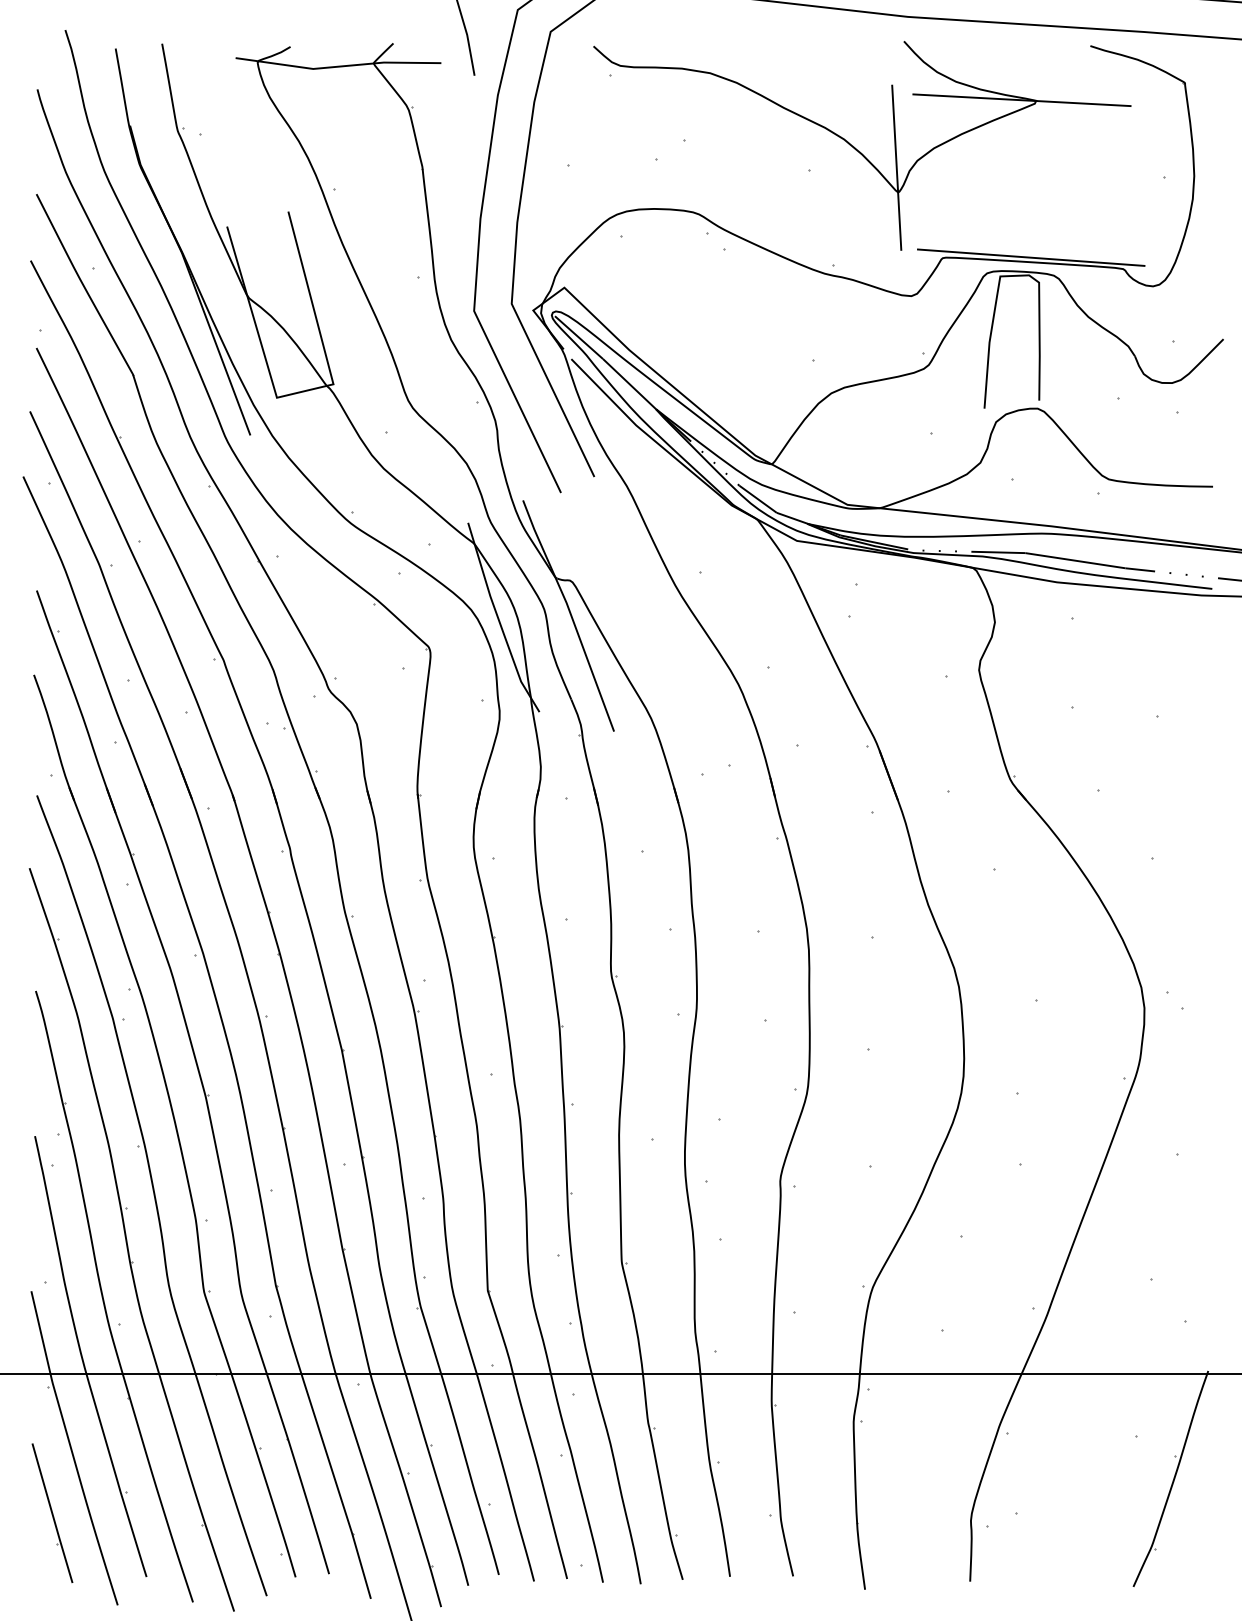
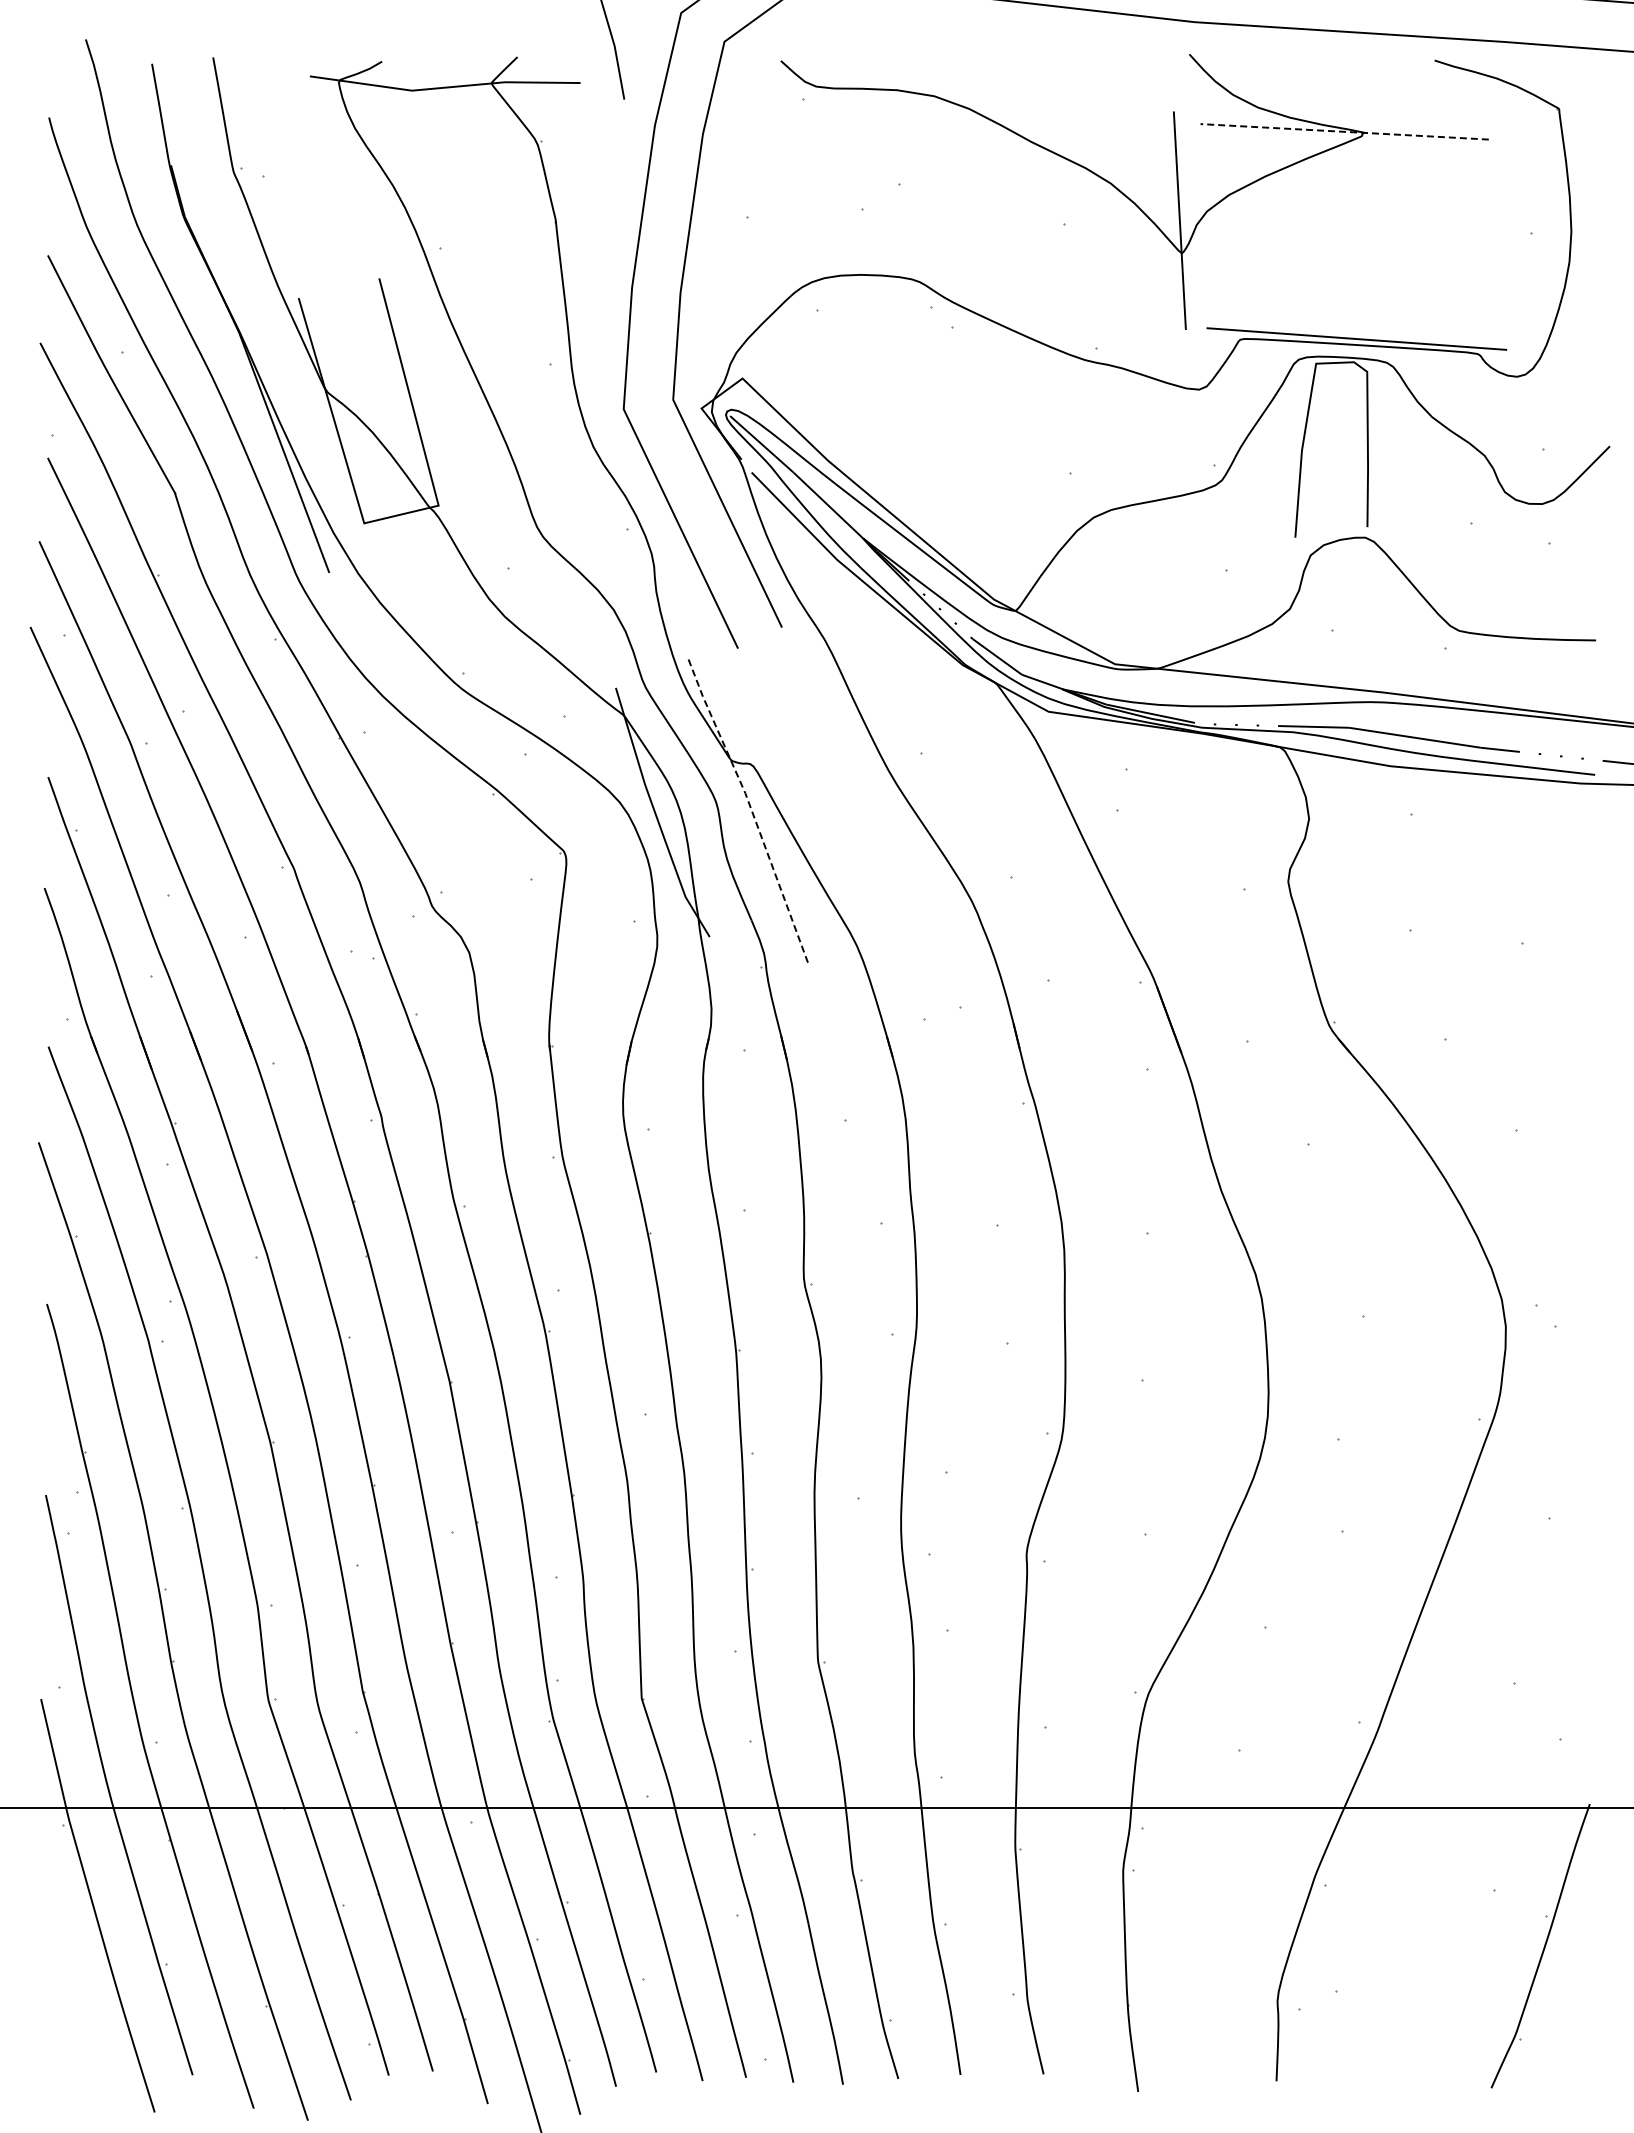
line: (1021, 99) -> (1344, 131), solid -> dashed
line: (570, 614) -> (750, 808), solid -> dashed
part: (52, 1513) -> (68, 1991), removed

